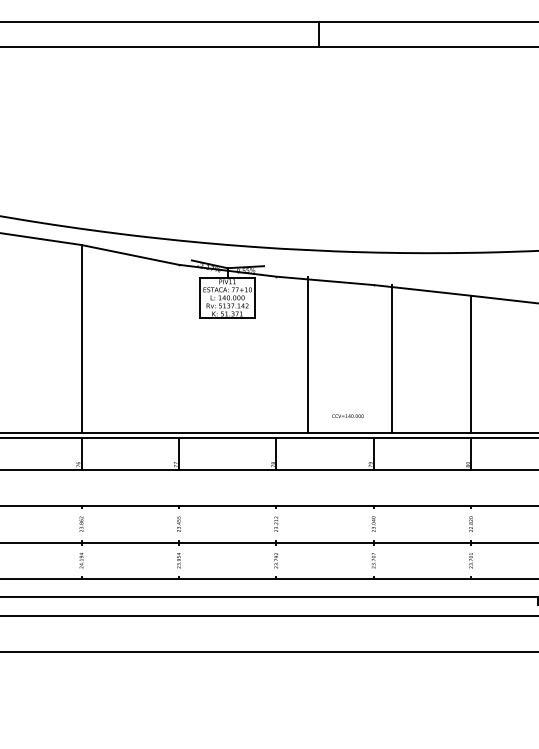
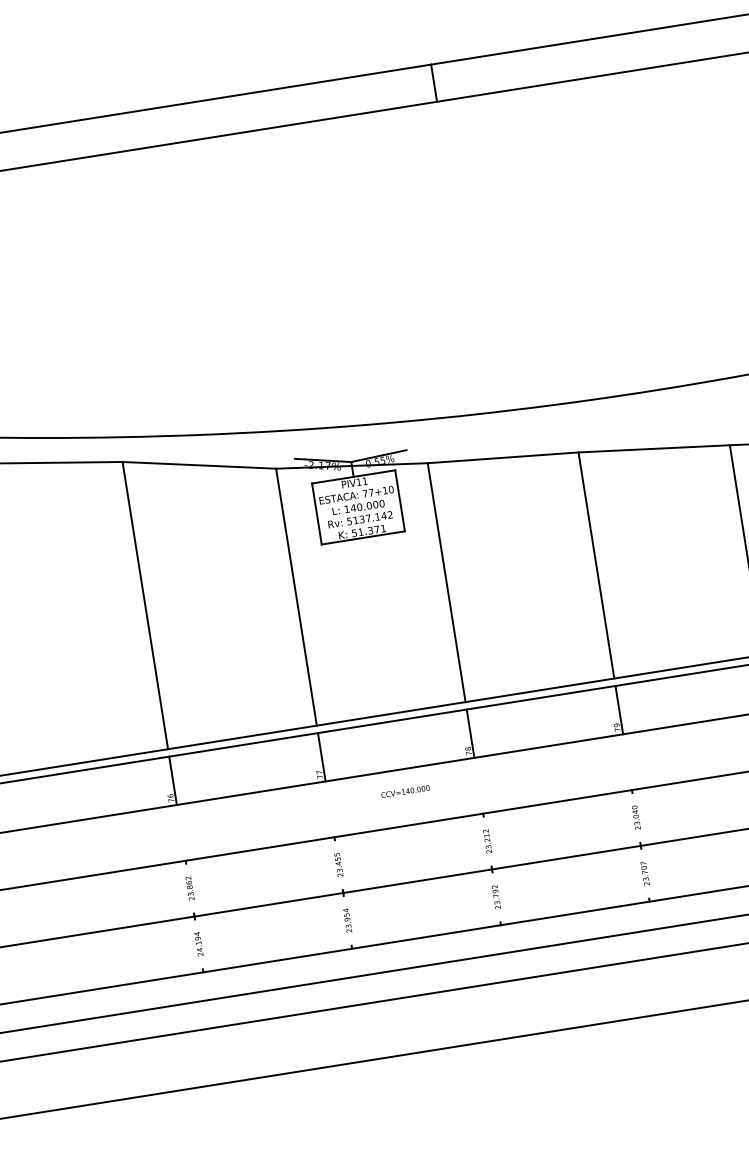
line: (178, 348) -> (295, 596), added
line: (308, 354) -> (446, 582), moved
line: (391, 359) -> (596, 566), moved
text: (347, 415) -> (404, 790), moved

